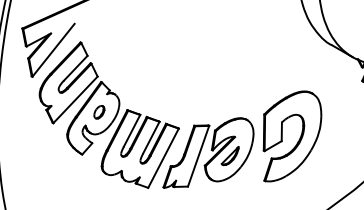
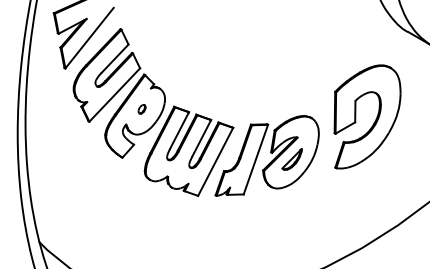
part: (98, 112) -> (141, 109), size x0.6
part: (299, 138) -> (375, 119), moved

